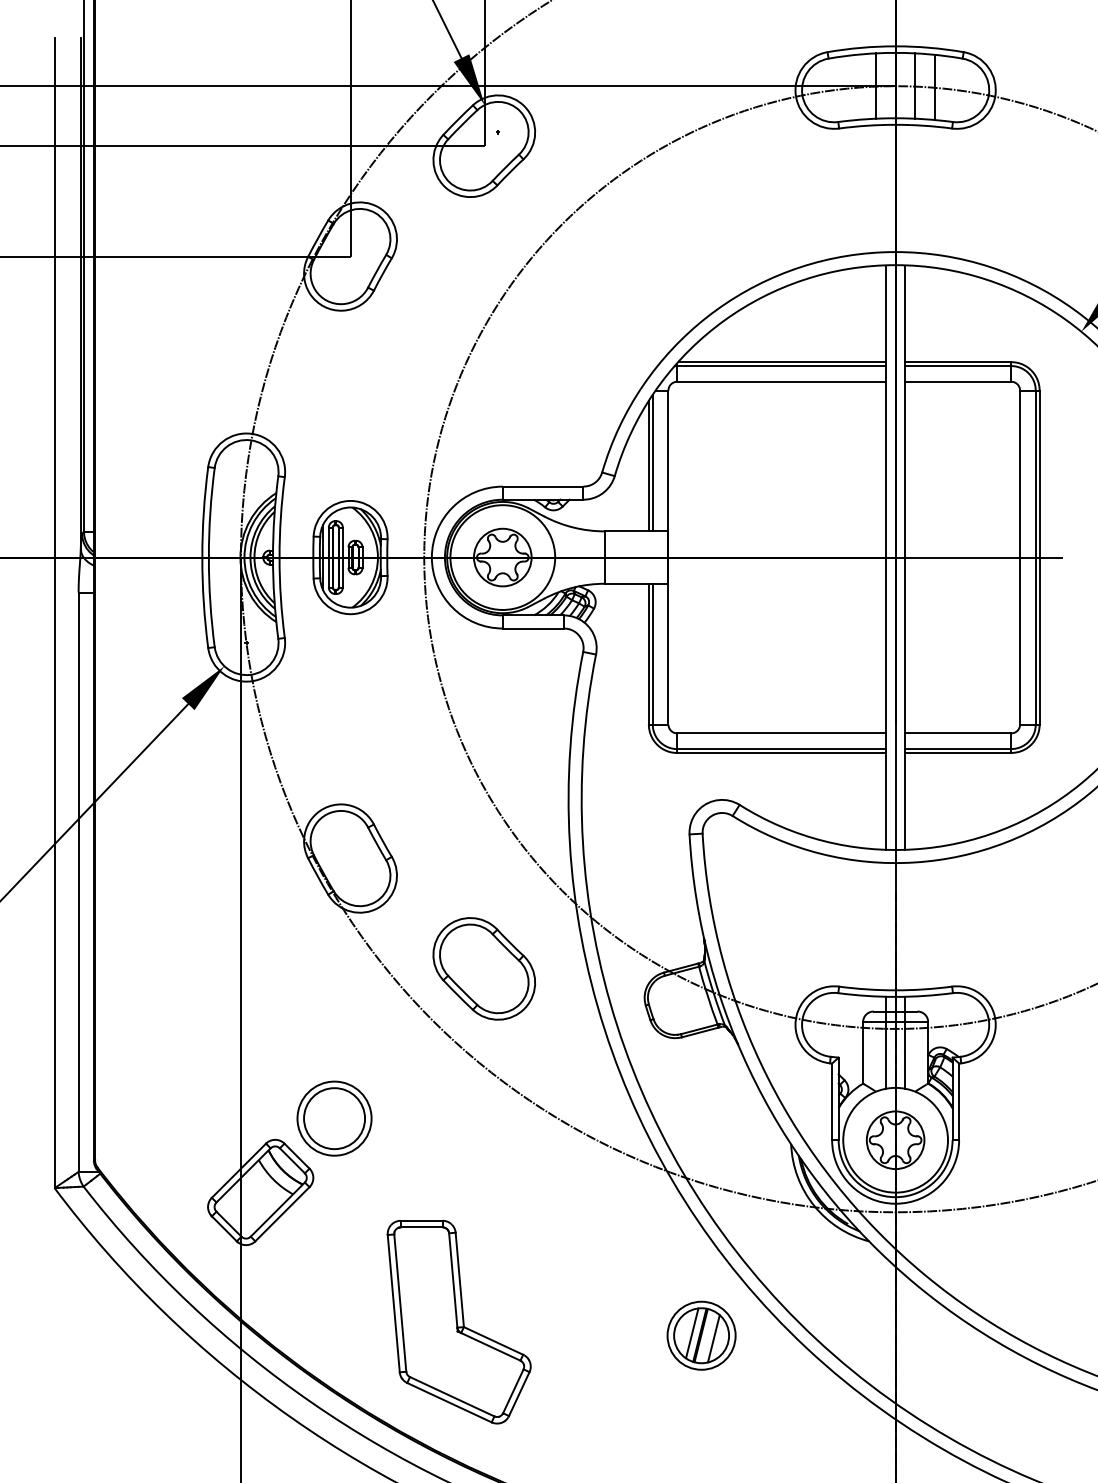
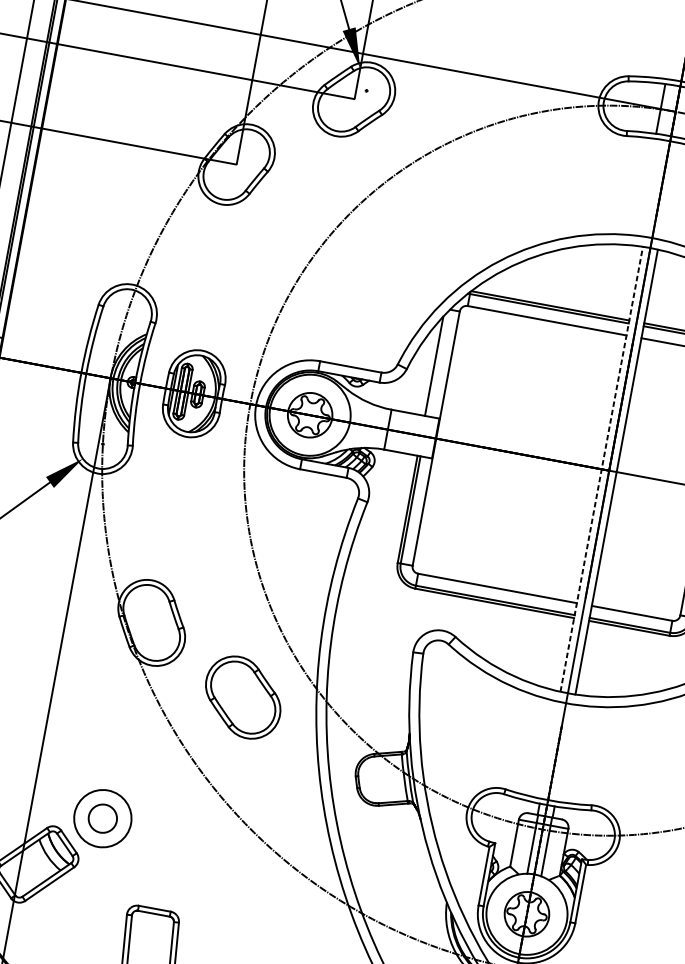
line: (652, 462) -> (437, 363), removed
line: (885, 557) -> (601, 469), solid -> dashed
part: (483, 968) -> (242, 697), moved
circle: (334, 1118) -> (102, 818), size x0.6

